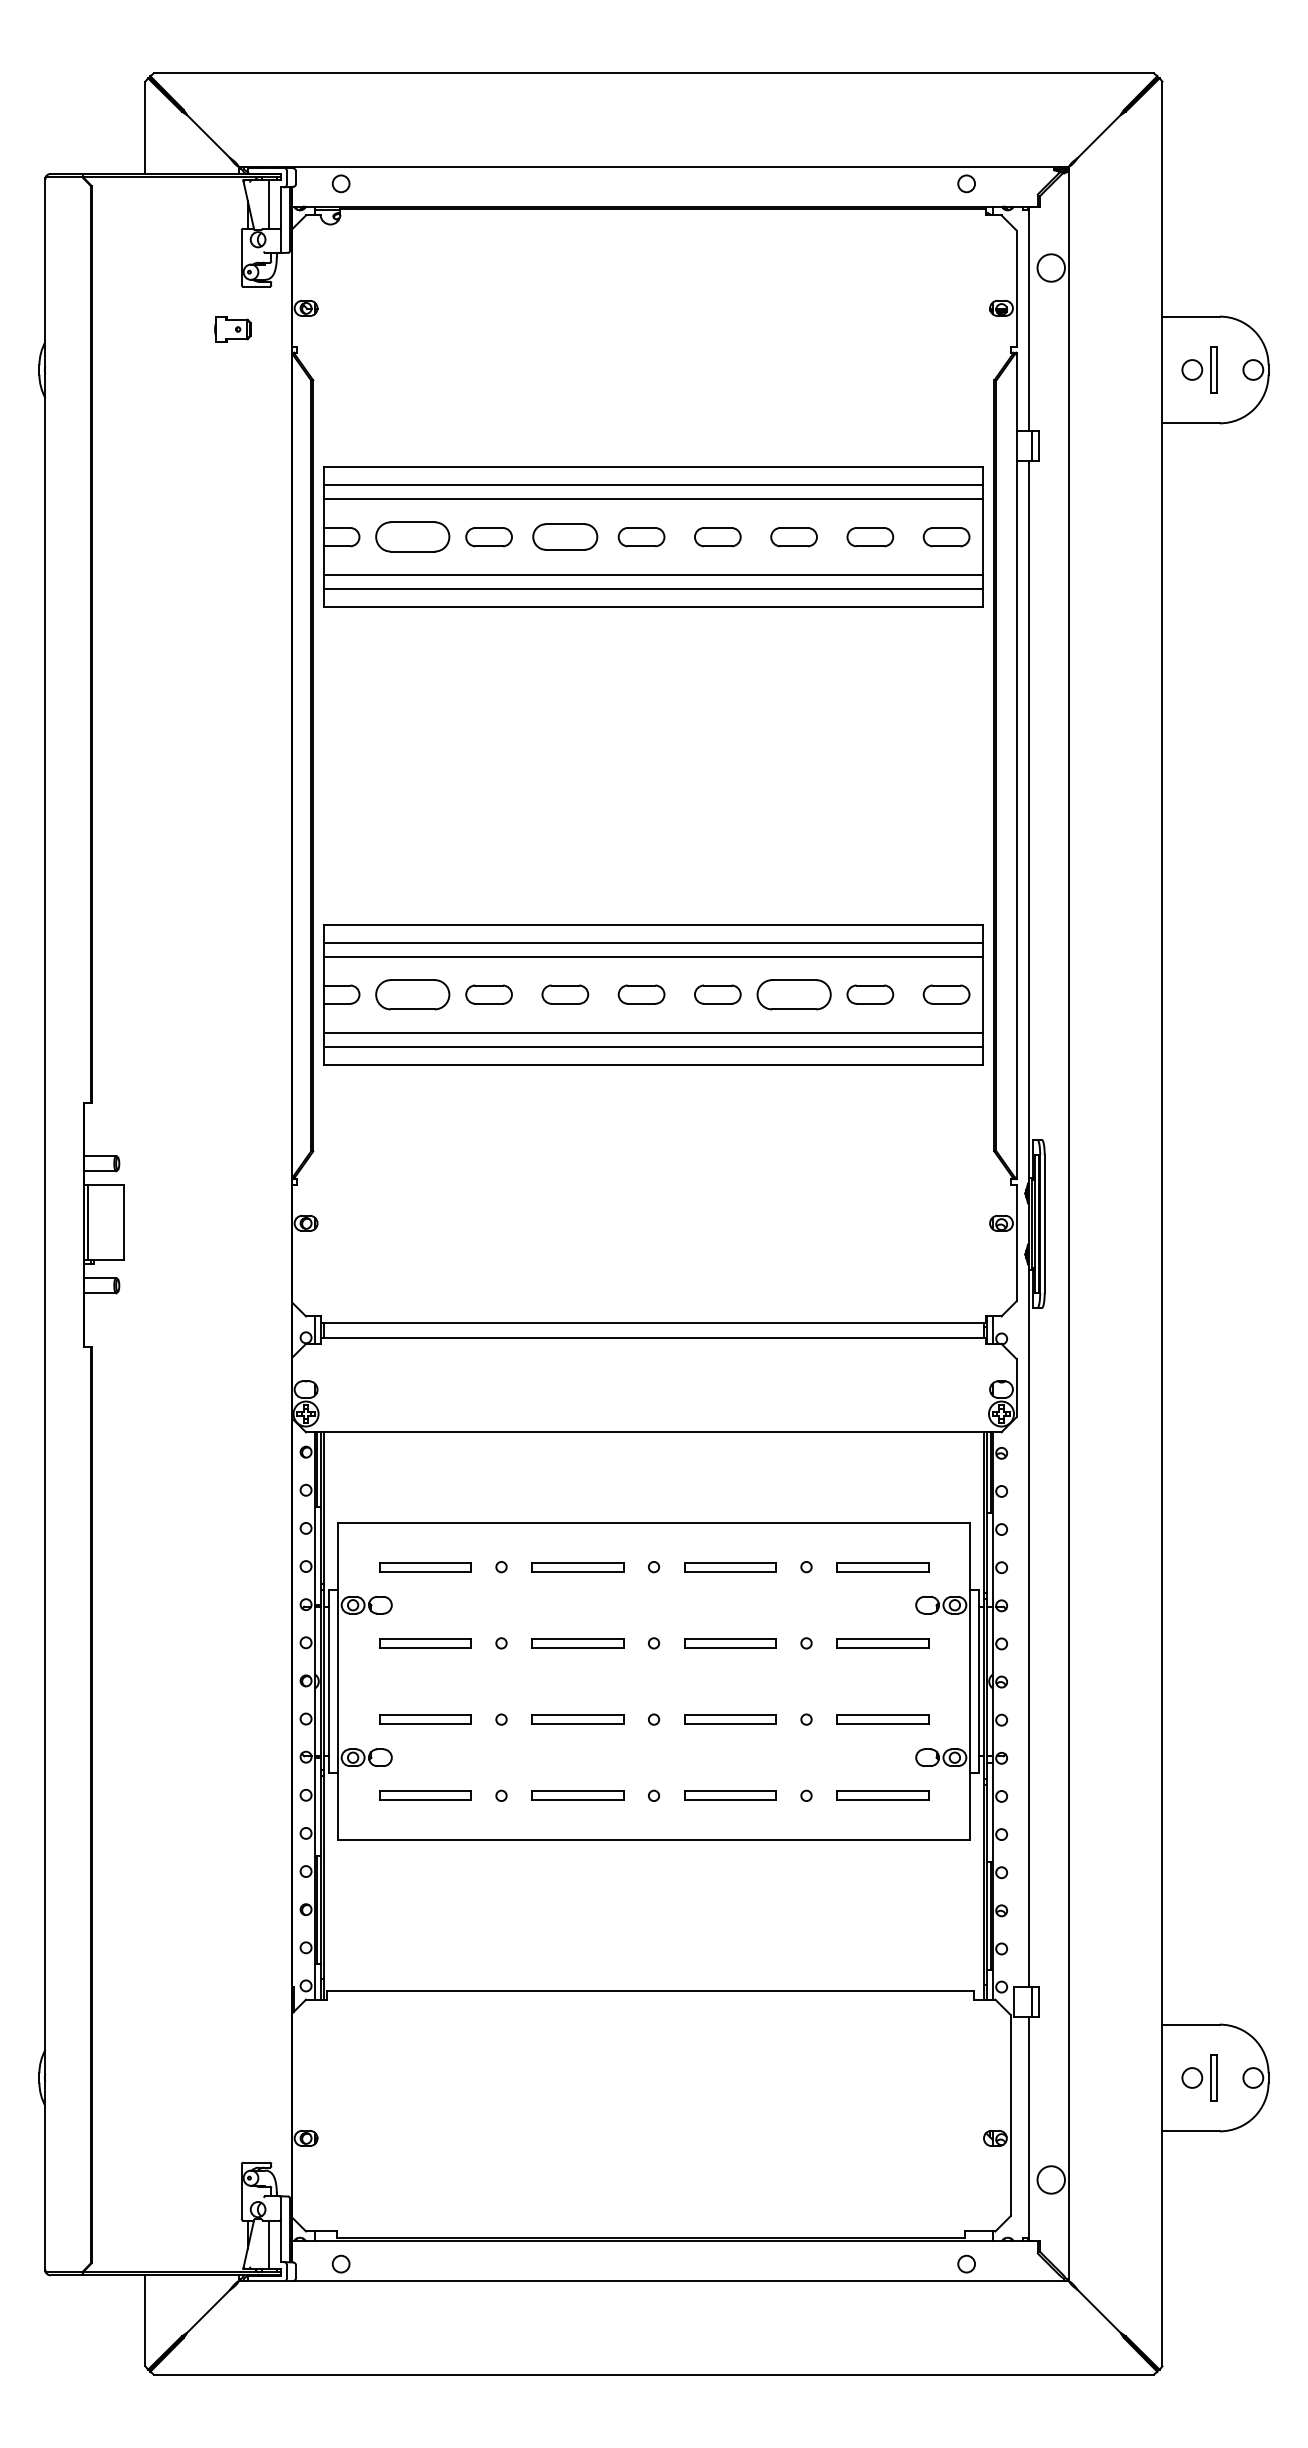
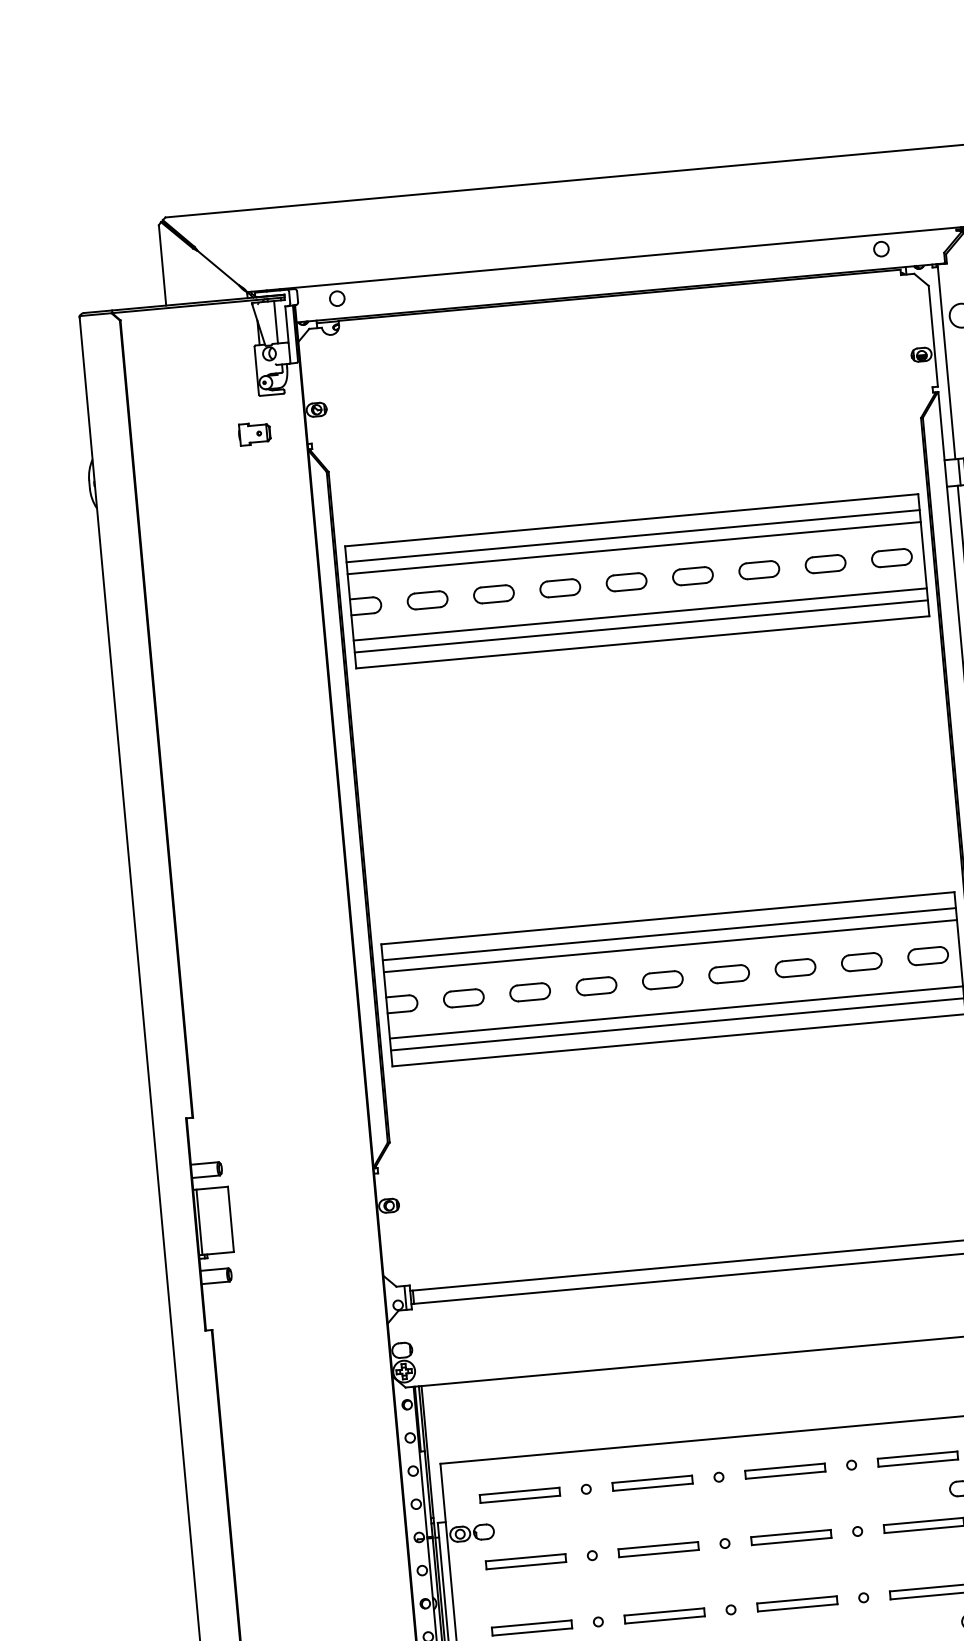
part: (412, 537) -> (427, 600), size x0.62
part: (565, 537) -> (560, 588), size x0.71
part: (412, 994) -> (463, 998), size x0.62
part: (793, 994) -> (794, 968), size x0.62

